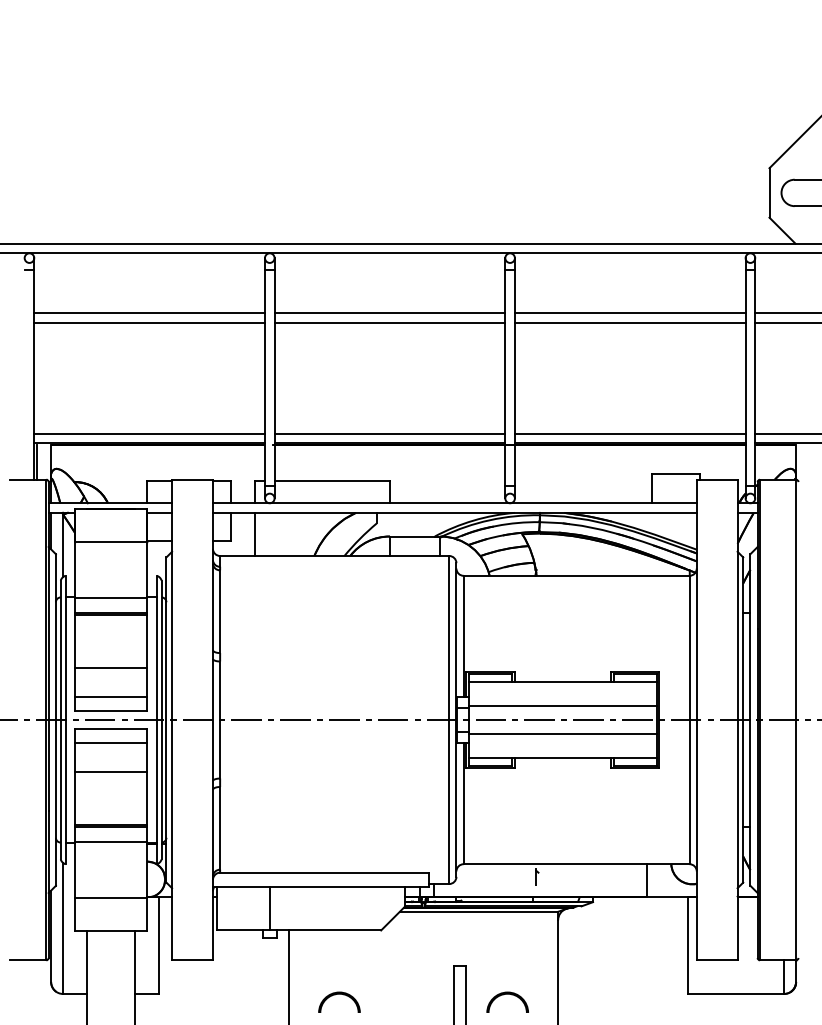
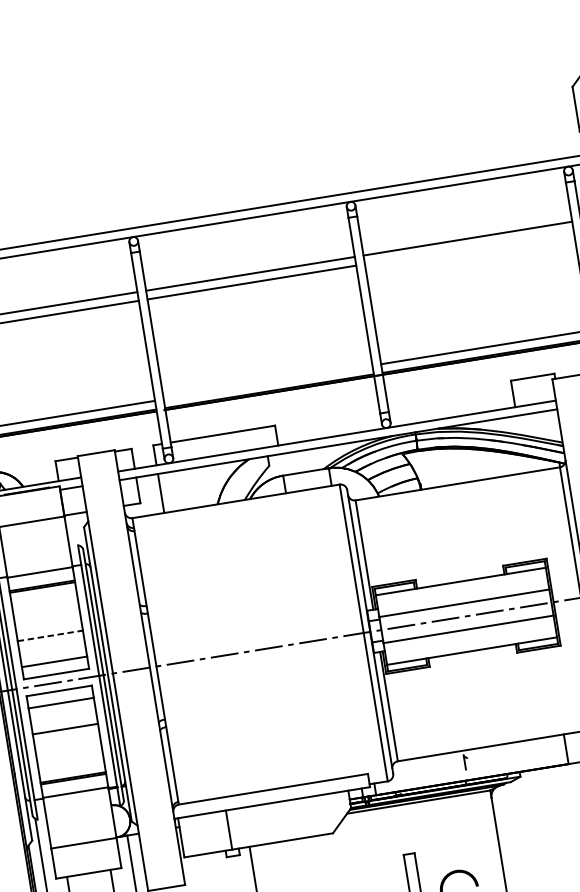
line: (629, 323) -> (468, 247), removed
line: (389, 433) -> (267, 382), removed
line: (111, 668) -> (50, 635), solid -> dashed

